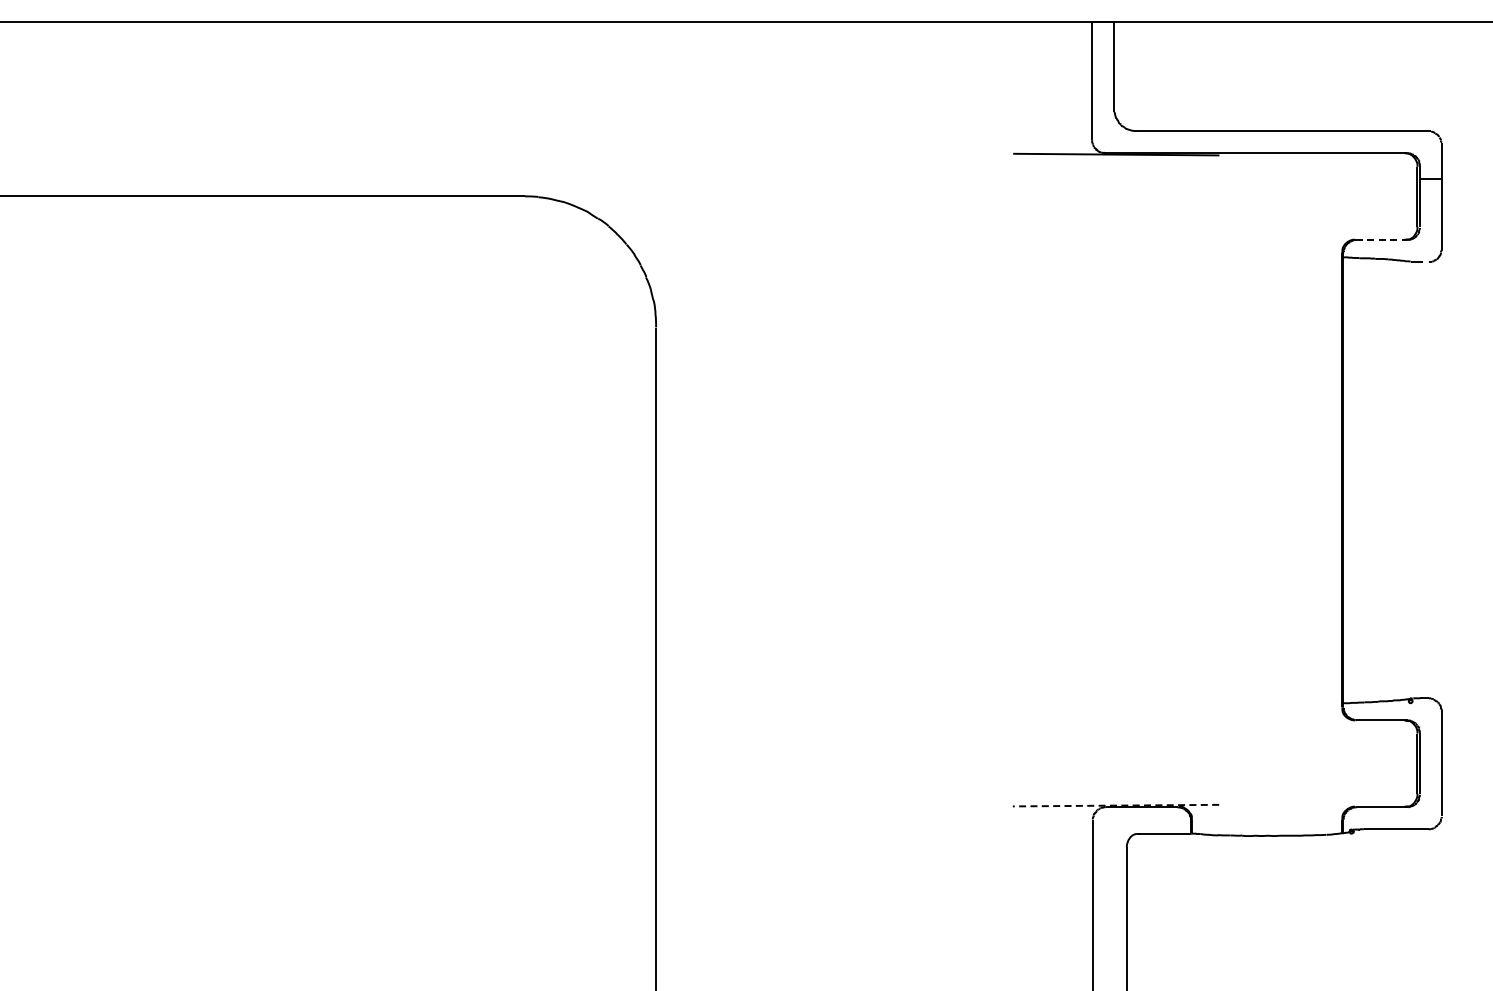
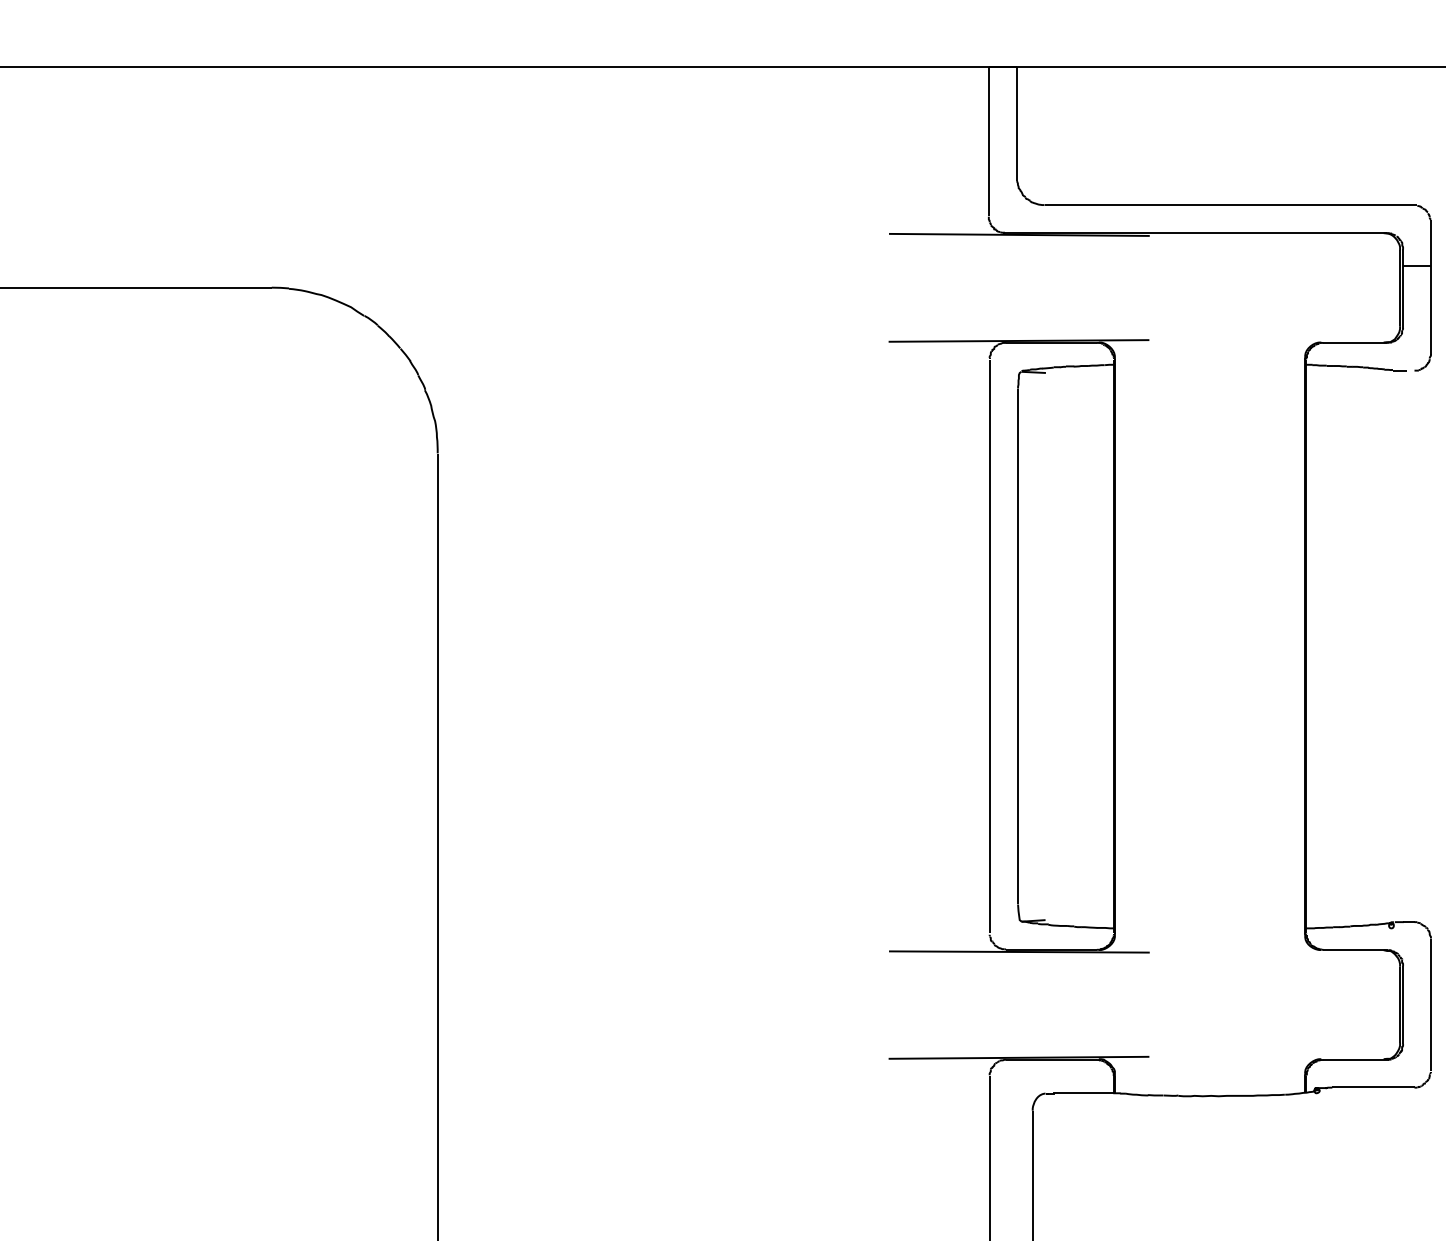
line: (1381, 240) -> (1354, 343), dashed -> solid
part: (1115, 479) -> (1018, 645), added
line: (1115, 805) -> (1018, 1057), dashed -> solid

